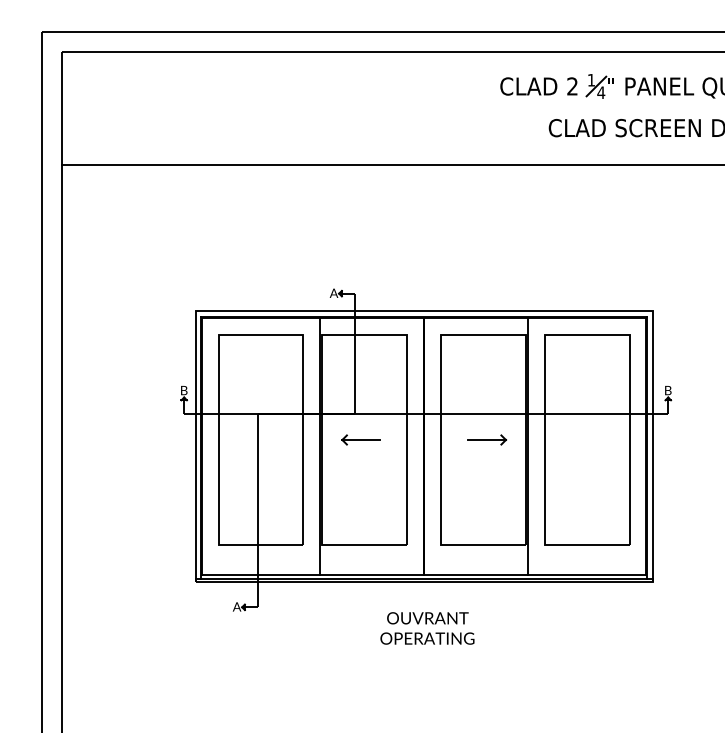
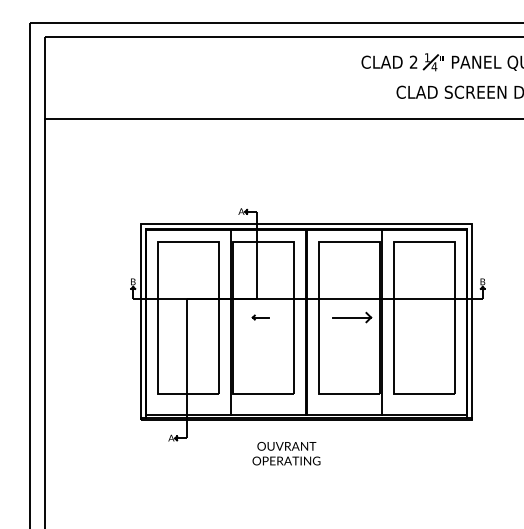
part: (360, 439) -> (260, 317), size x0.6
part: (486, 439) -> (351, 317), size x1.4
text: (427, 628) -> (286, 453), moved

